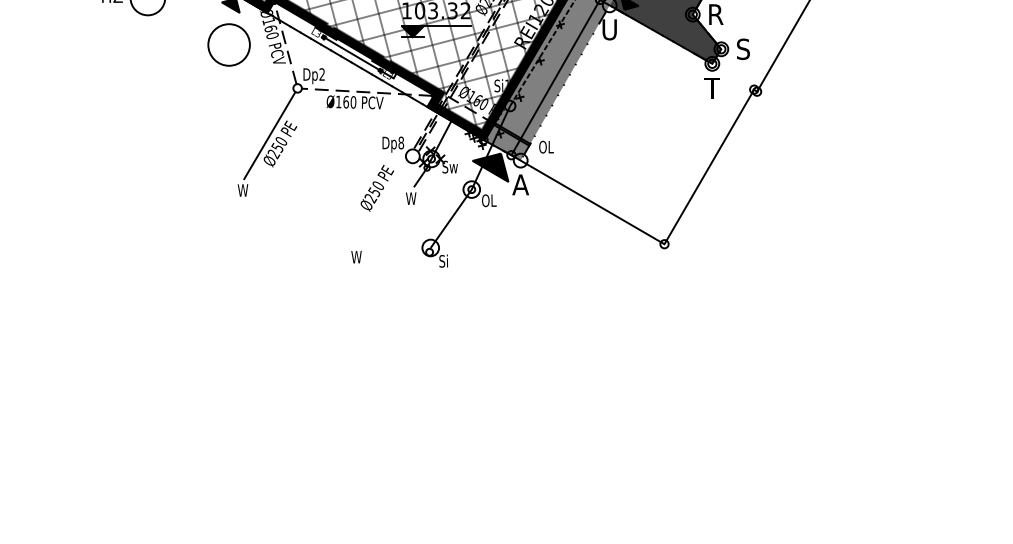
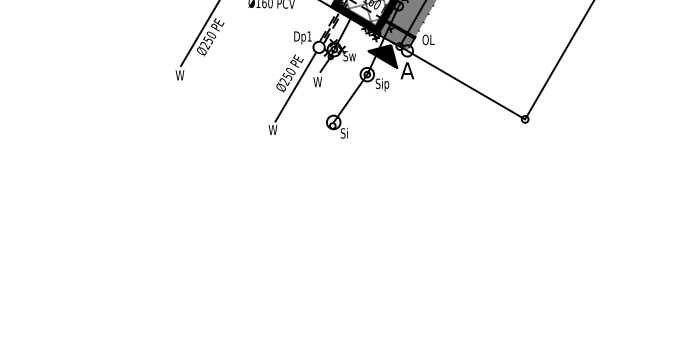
text: (401, 142) -> (309, 36), Dp8 -> Dp1
text: (490, 202) -> (382, 85), OL -> Sip
line: (384, 204) -> (295, 86), added

